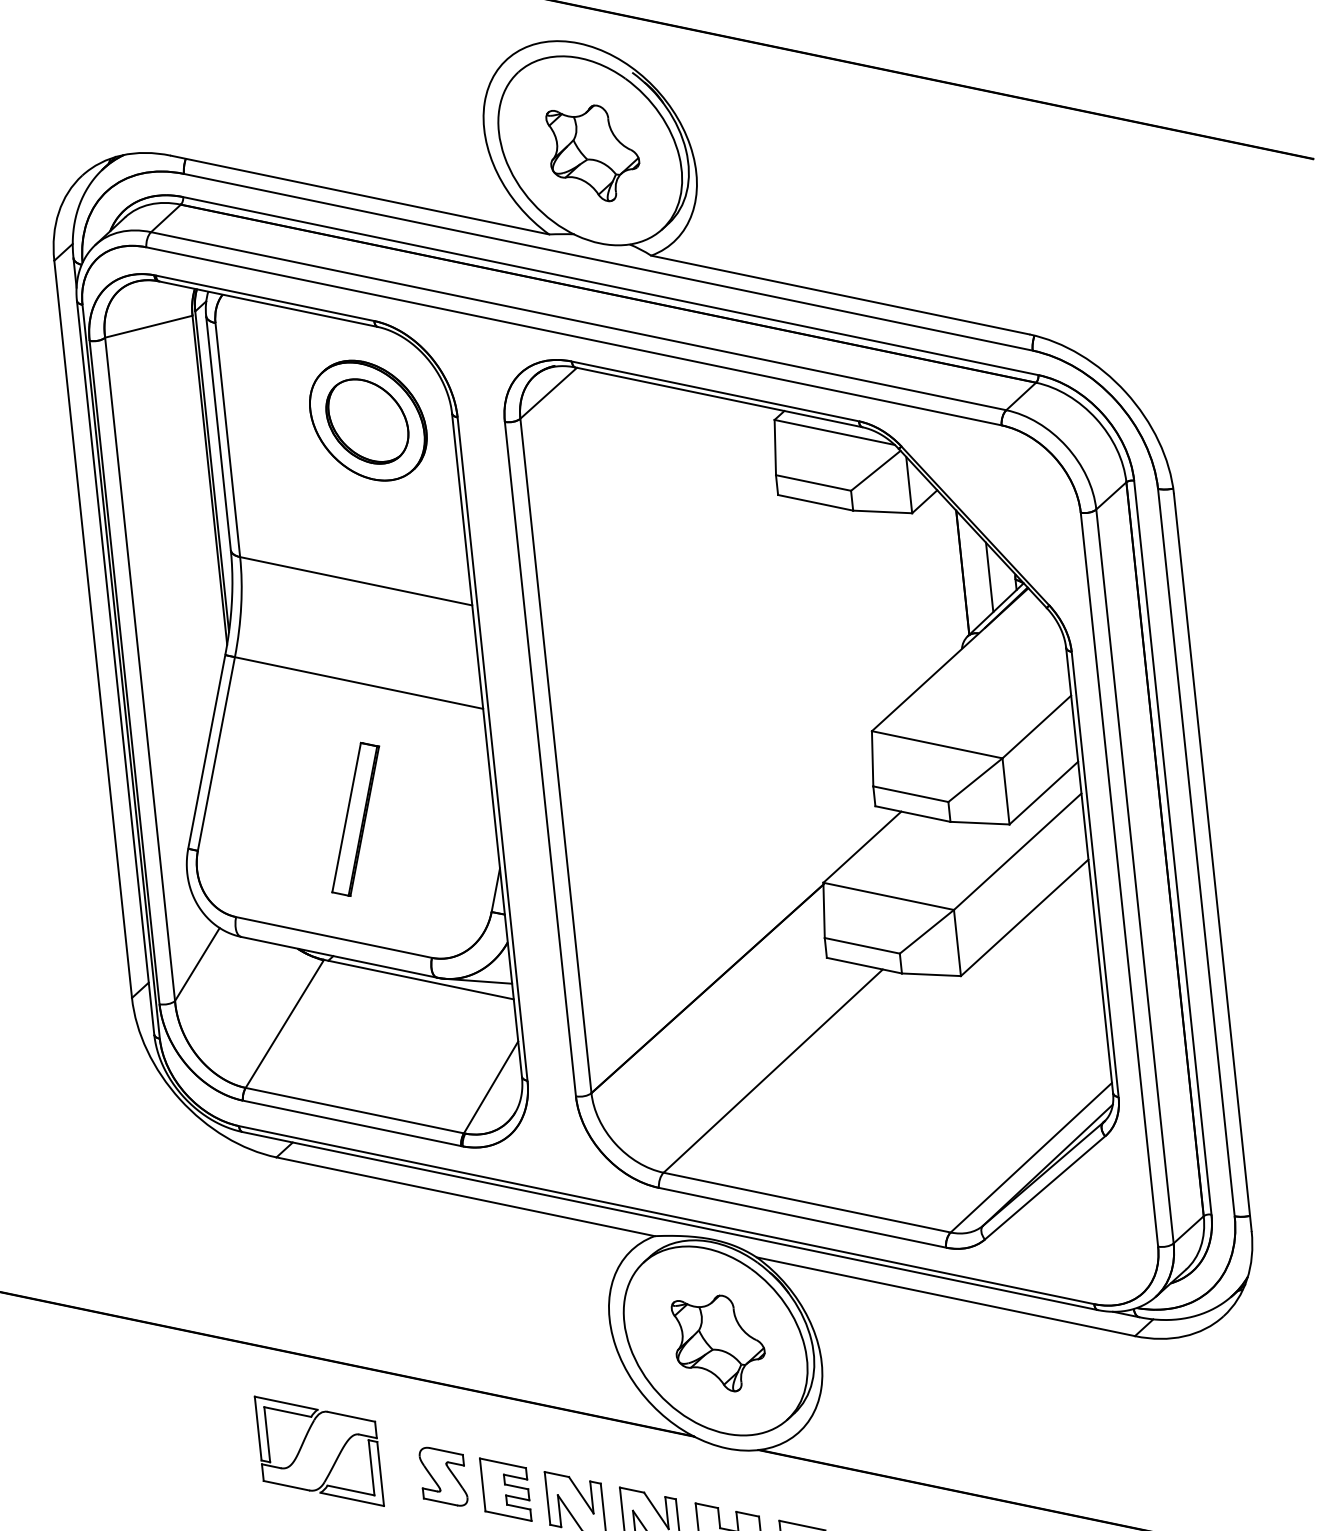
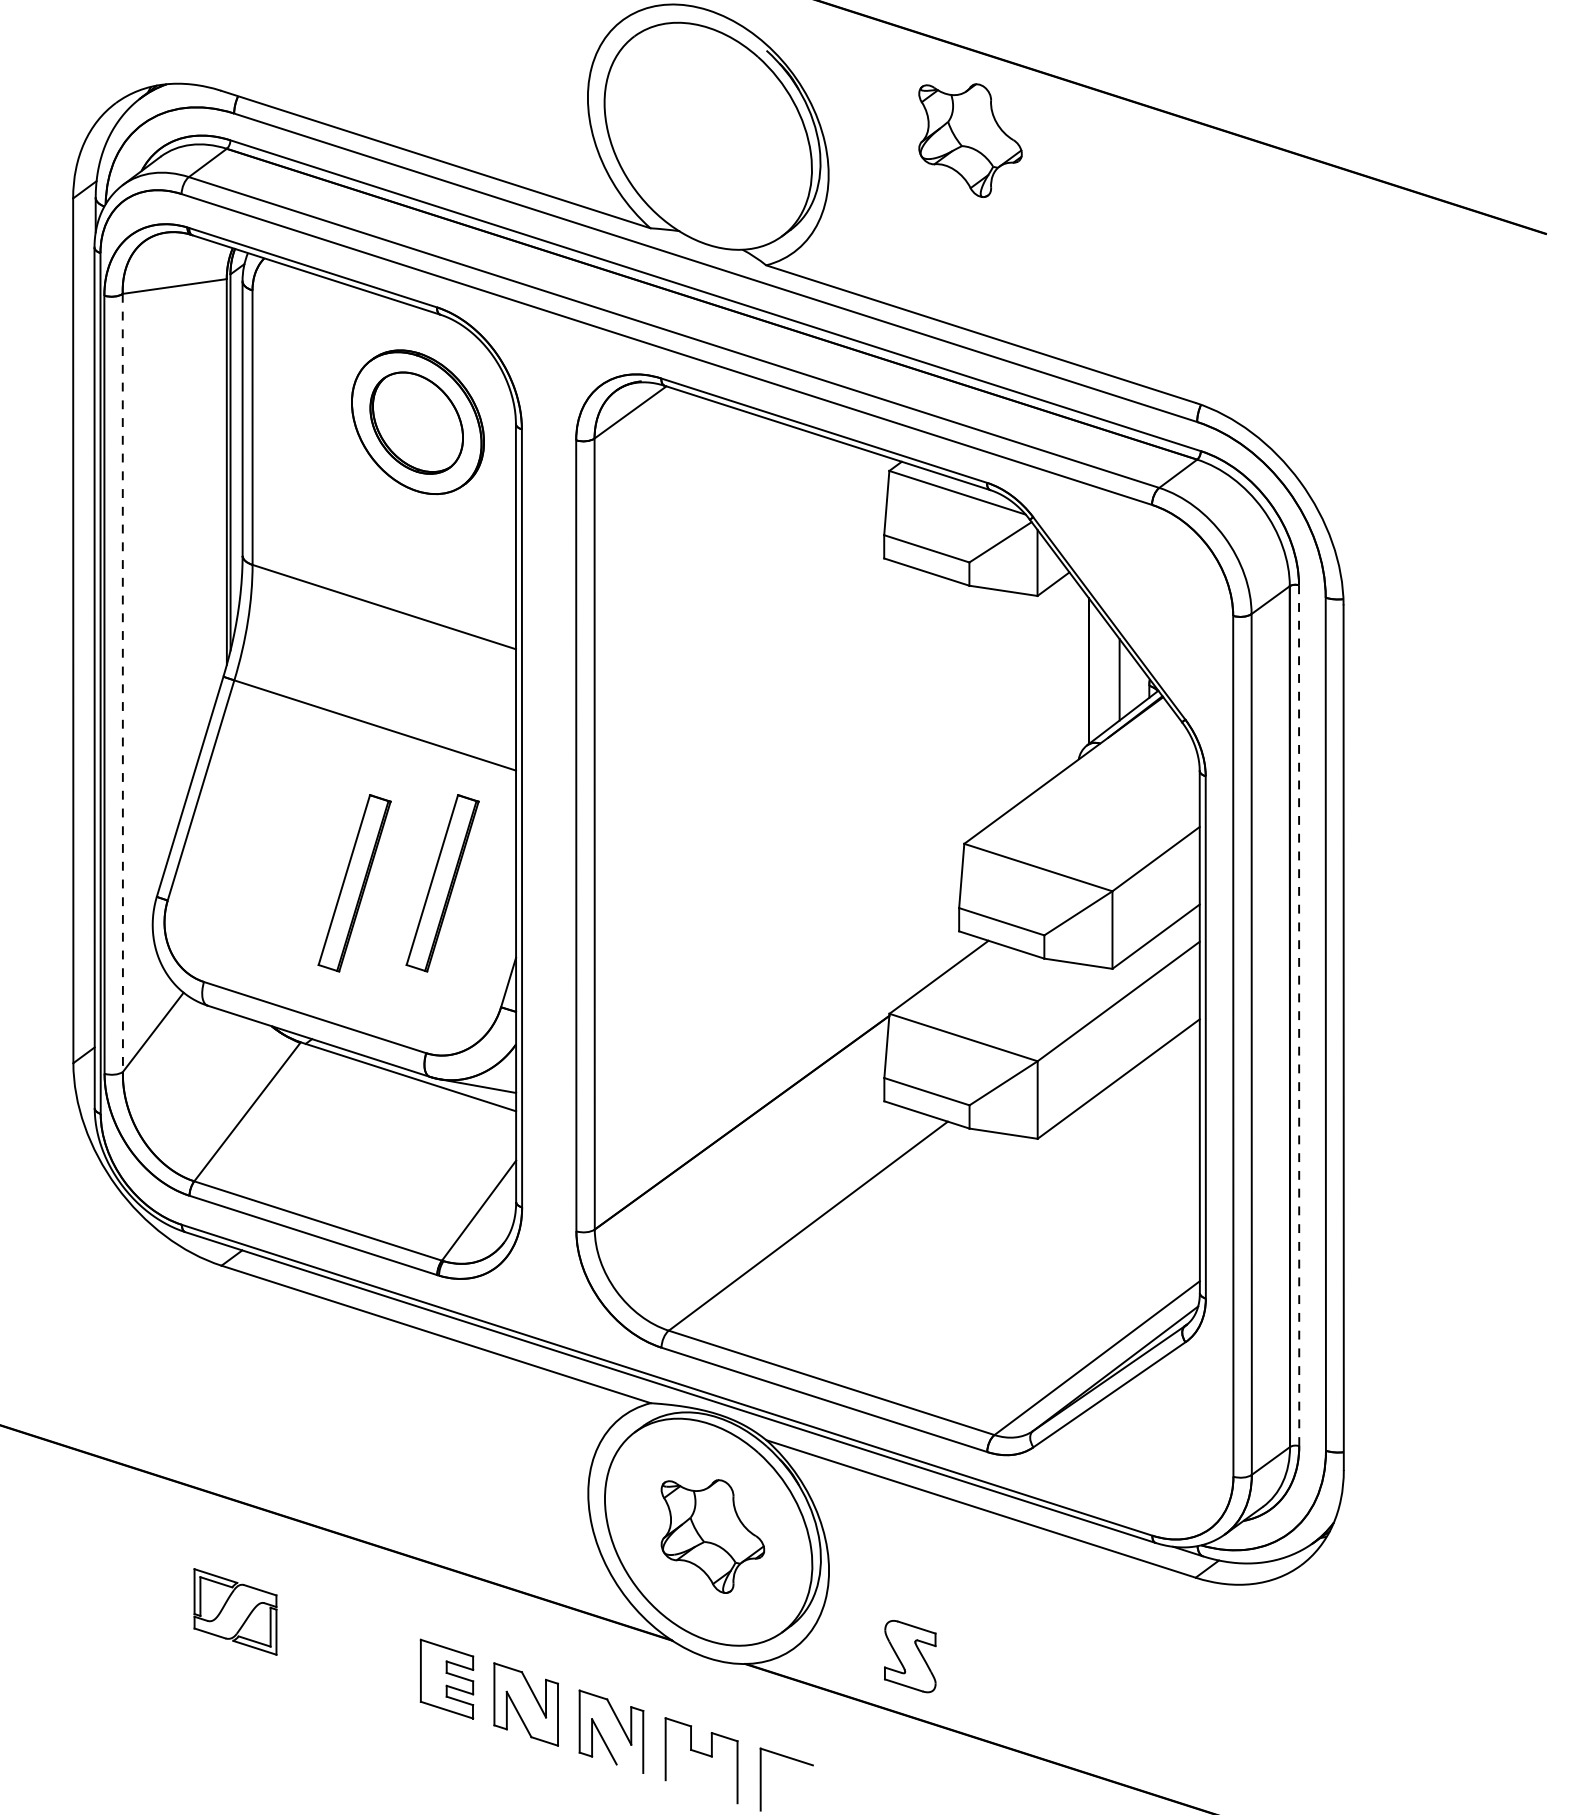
part: (594, 154) -> (970, 140), moved
line: (139, 669) -> (122, 683), solid -> dashed
part: (430, 811) -> (442, 883), added
line: (1173, 848) -> (1299, 1016), solid -> dashed
part: (319, 1450) -> (235, 1611), size x0.6
part: (443, 1476) -> (910, 1656), moved

